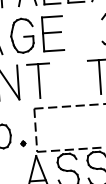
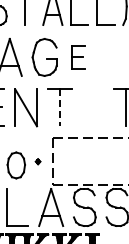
part: (52, 33) -> (77, 57), size x0.6
line: (38, 81) -> (59, 108), solid -> dashed
part: (22, 143) -> (37, 161), moved

